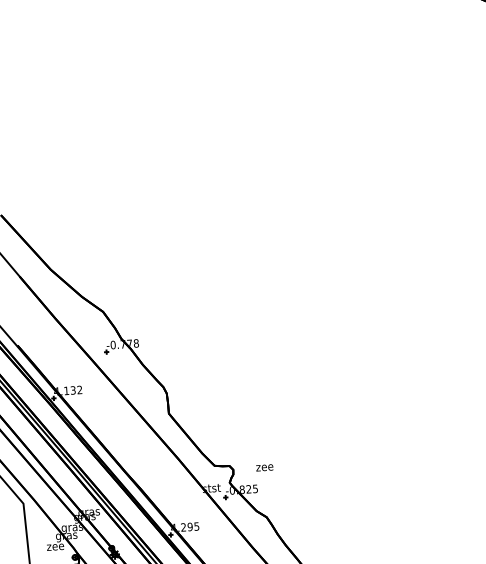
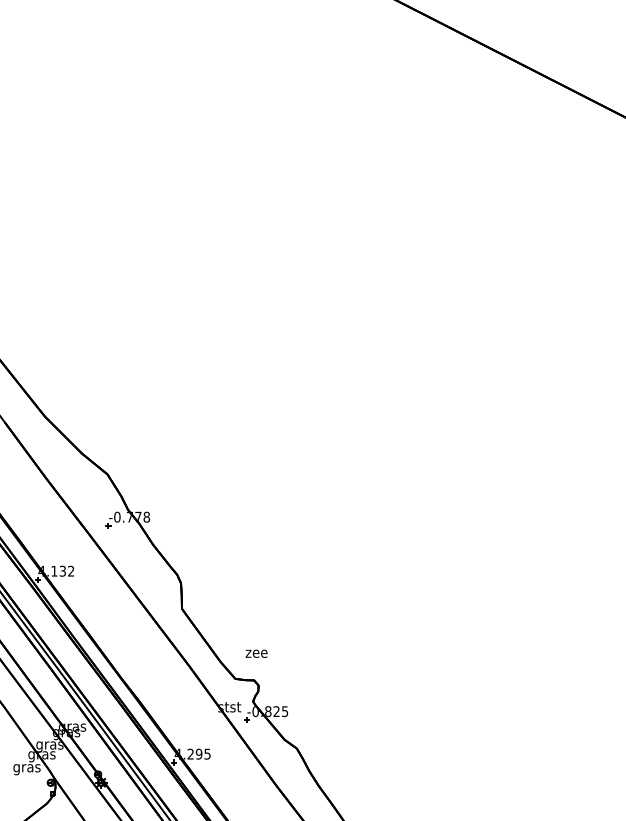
text: (264, 467) -> (256, 653), moved
text: (55, 548) -> (26, 769), zee -> gras

